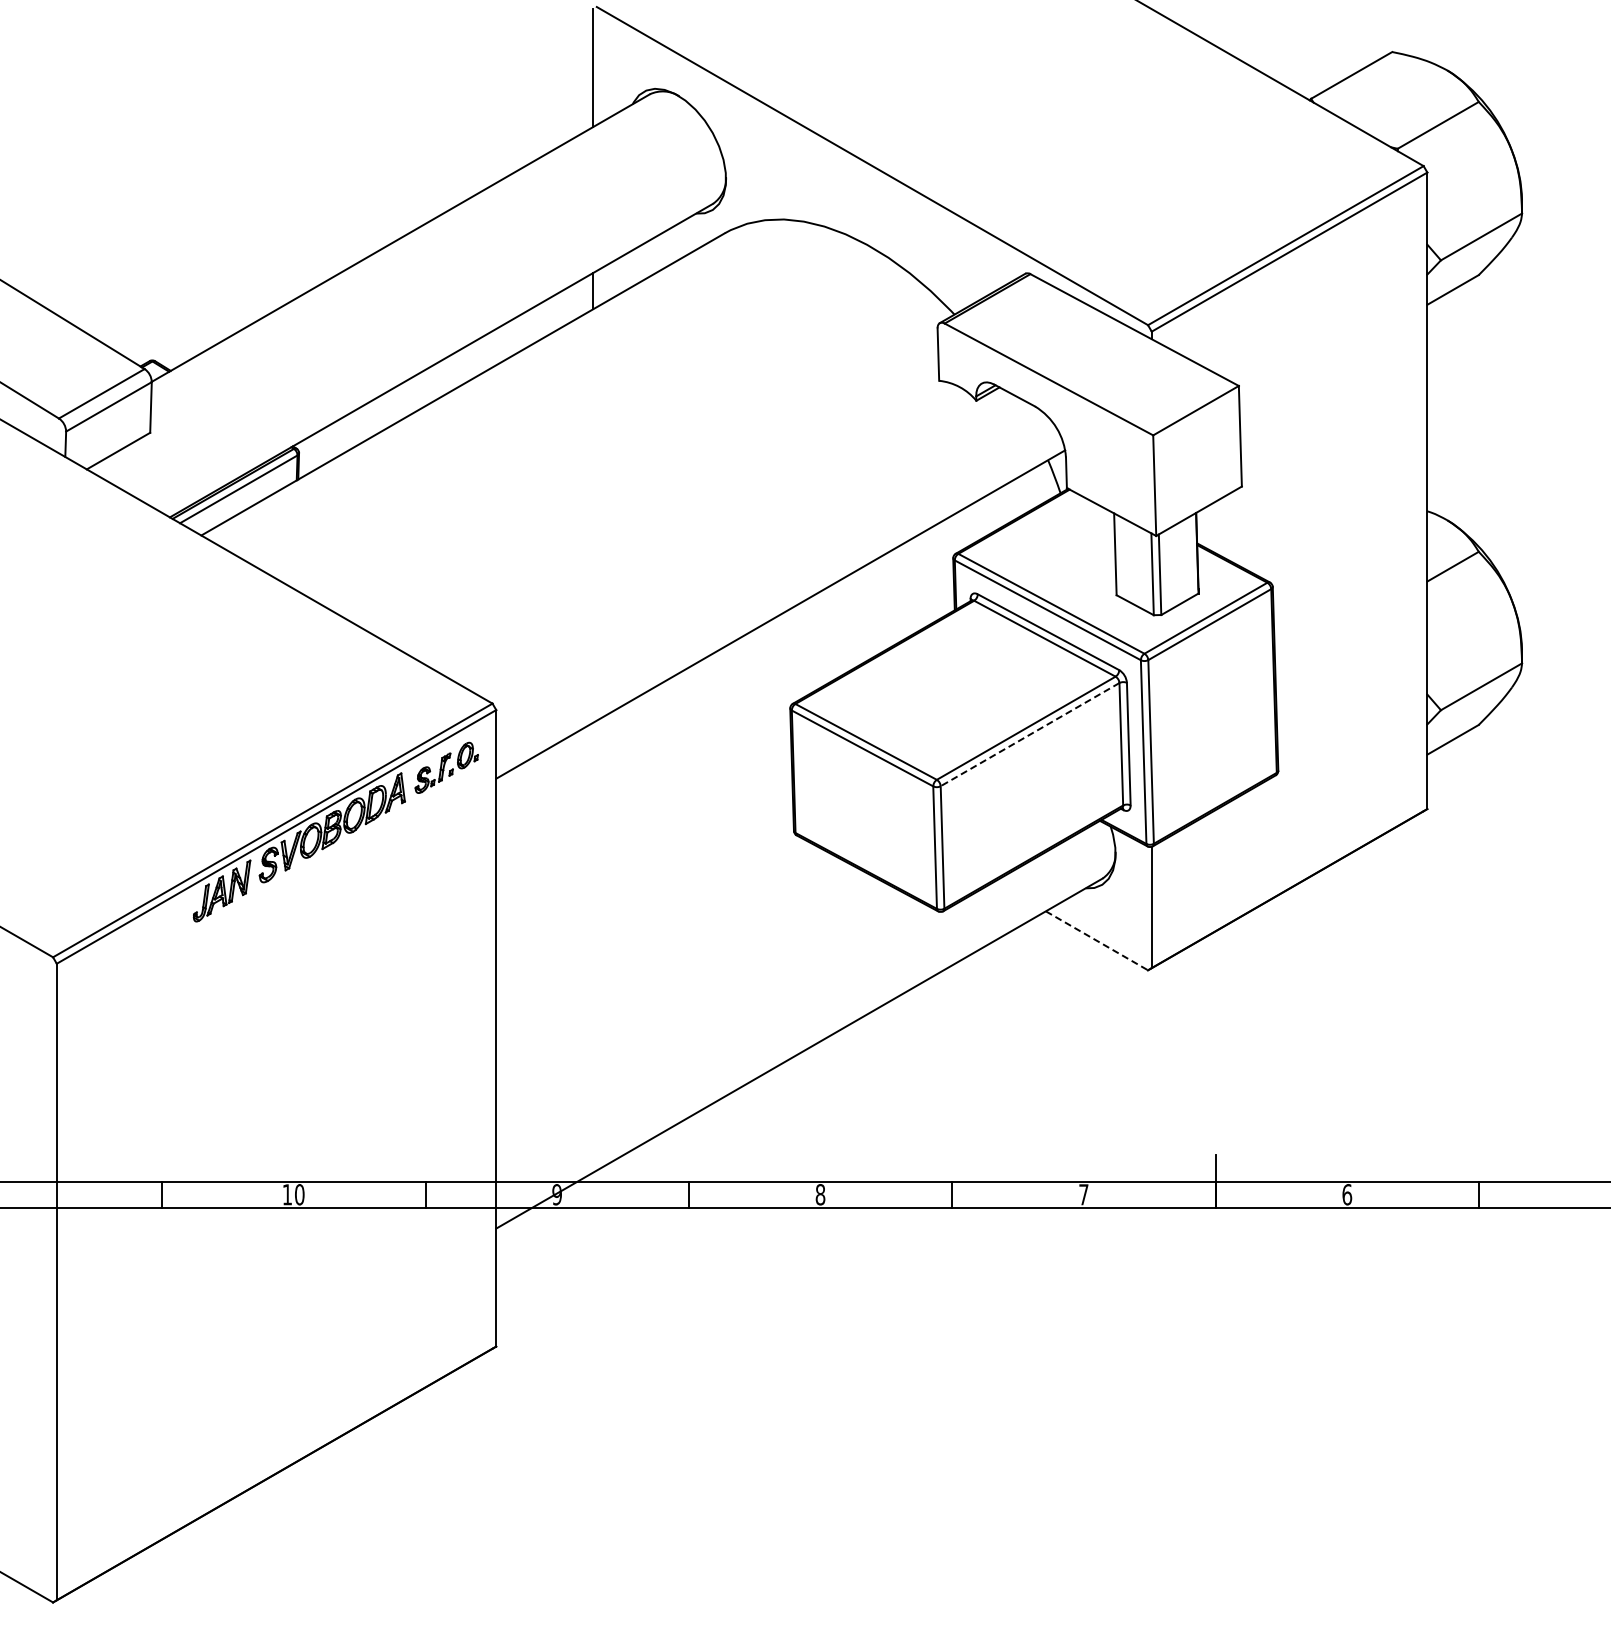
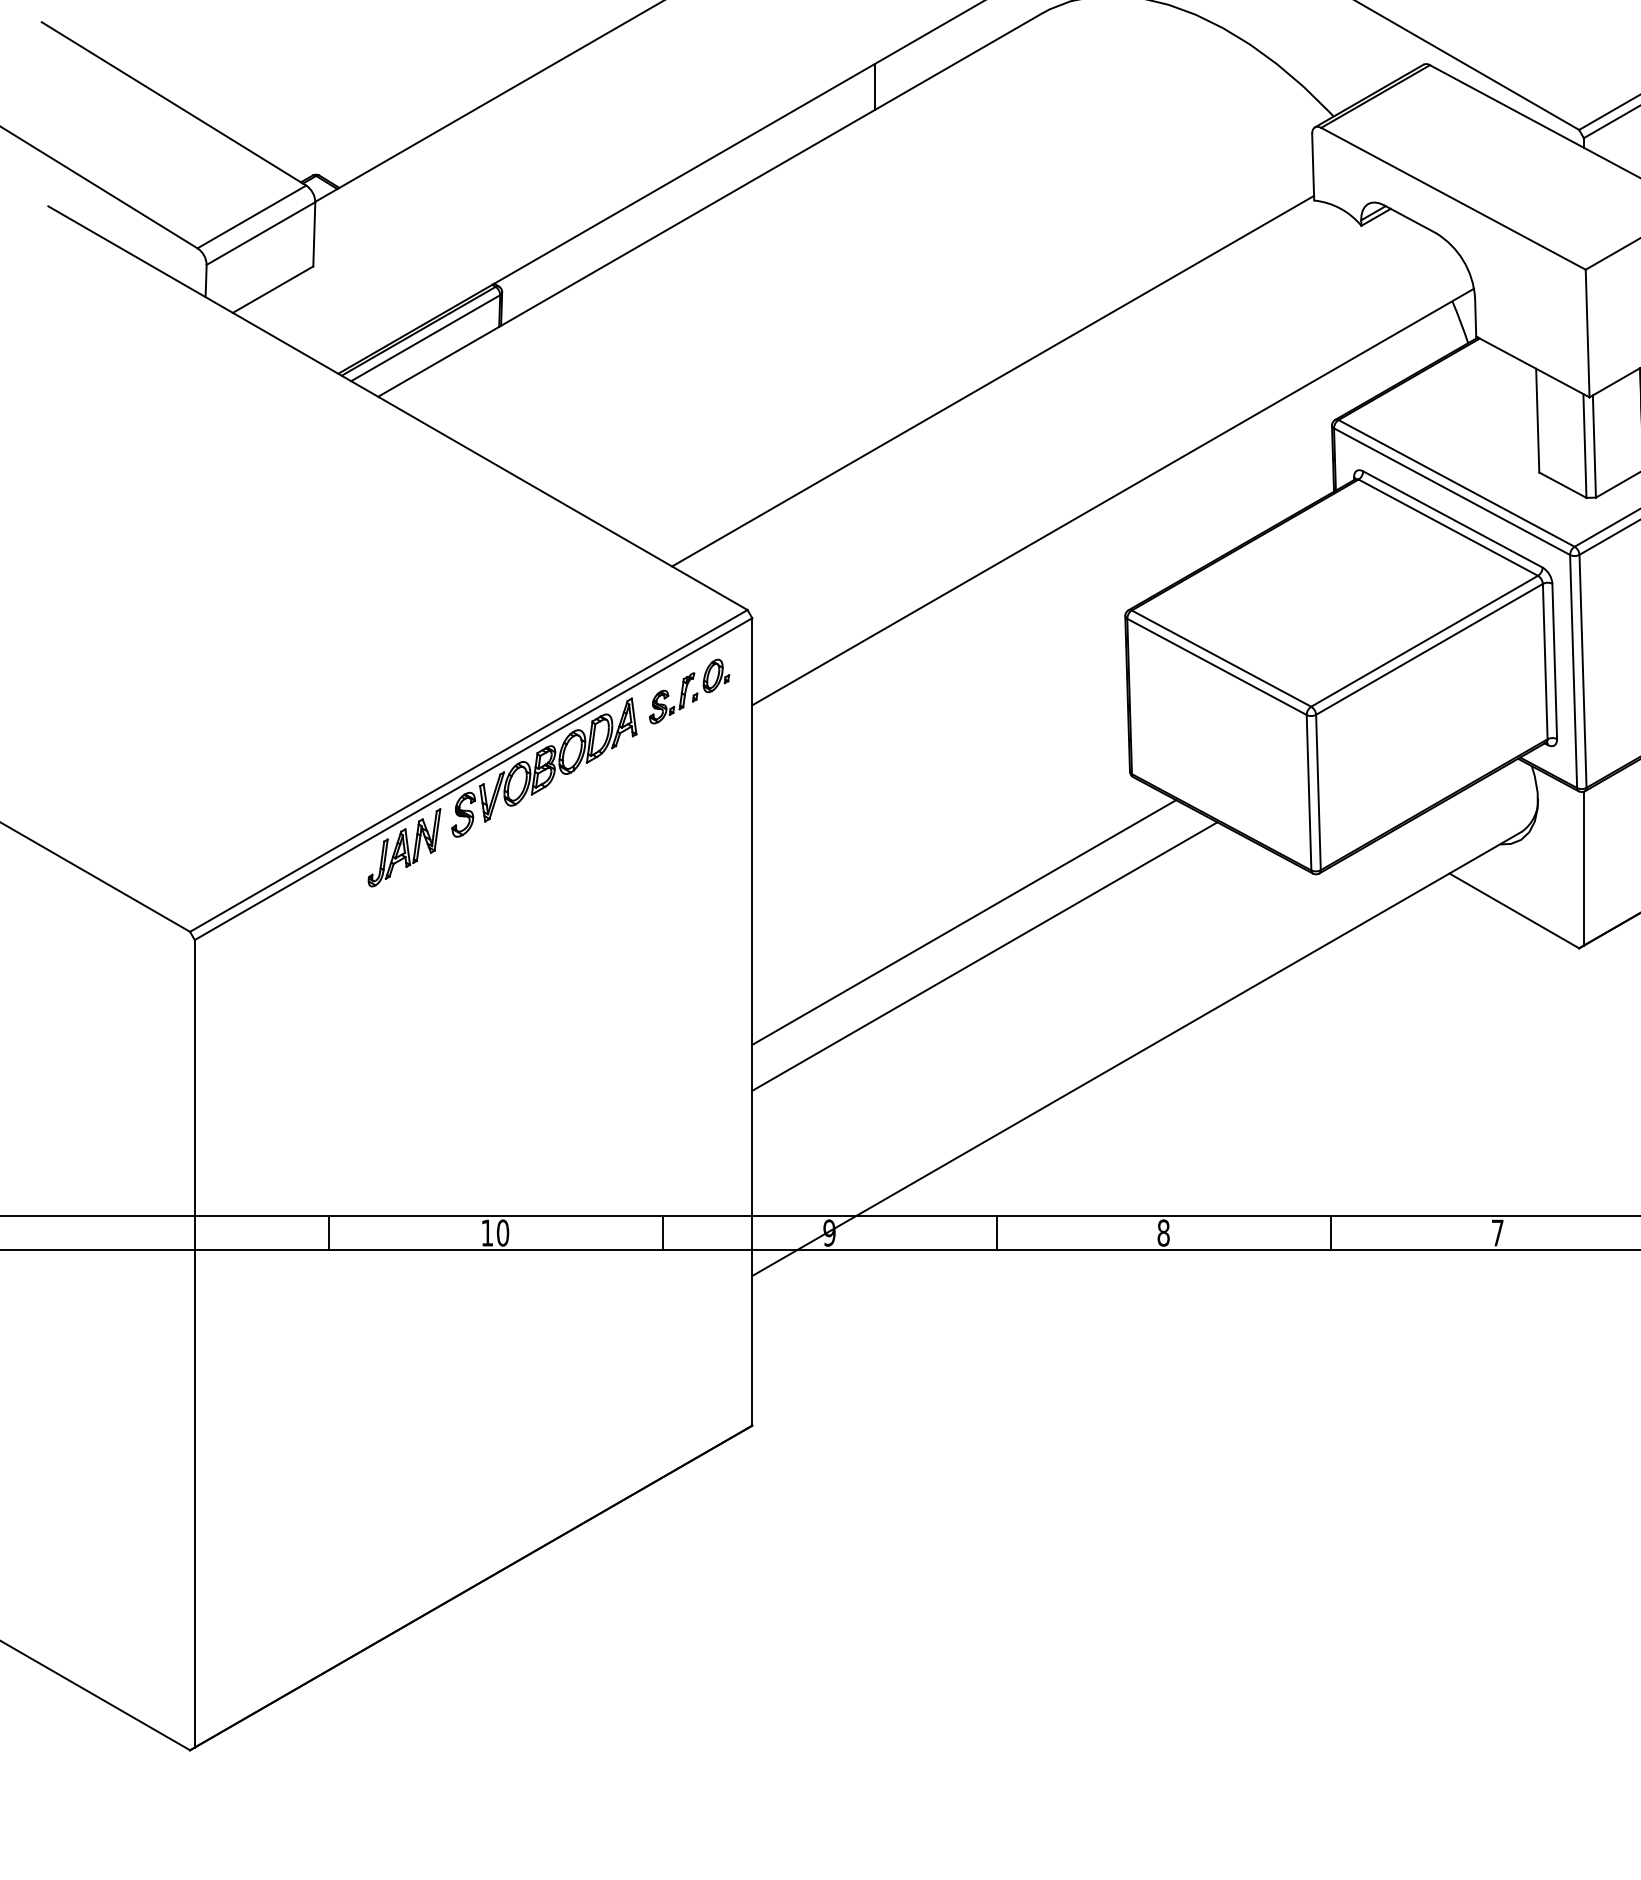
line: (686, 523) -> (993, 381), added
line: (1029, 734) -> (1428, 649), dashed -> solid
line: (1096, 940) -> (1513, 910), dashed -> solid
line: (663, 949) -> (964, 921), added
line: (679, 976) -> (984, 956), added

